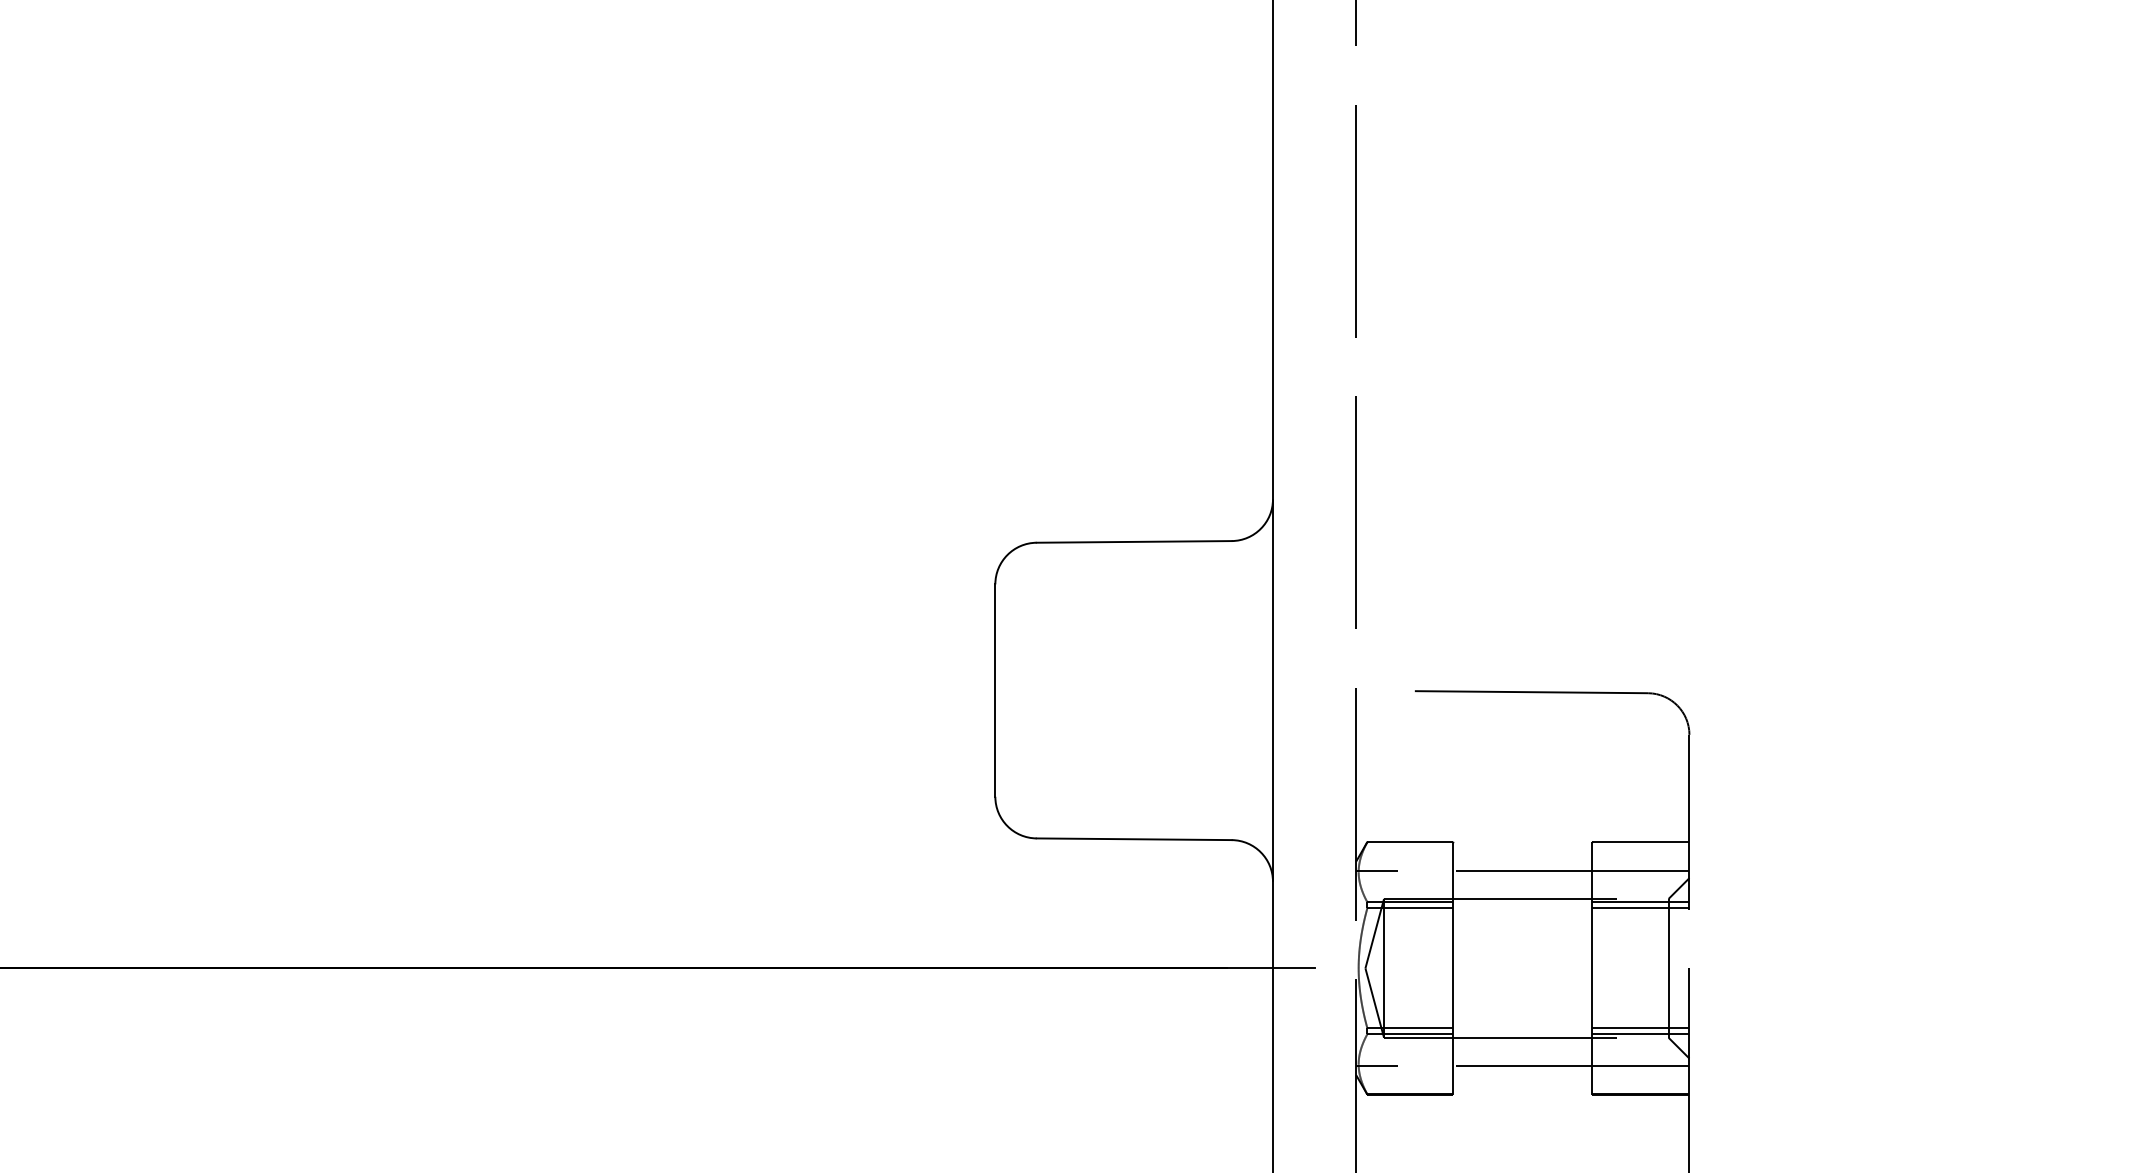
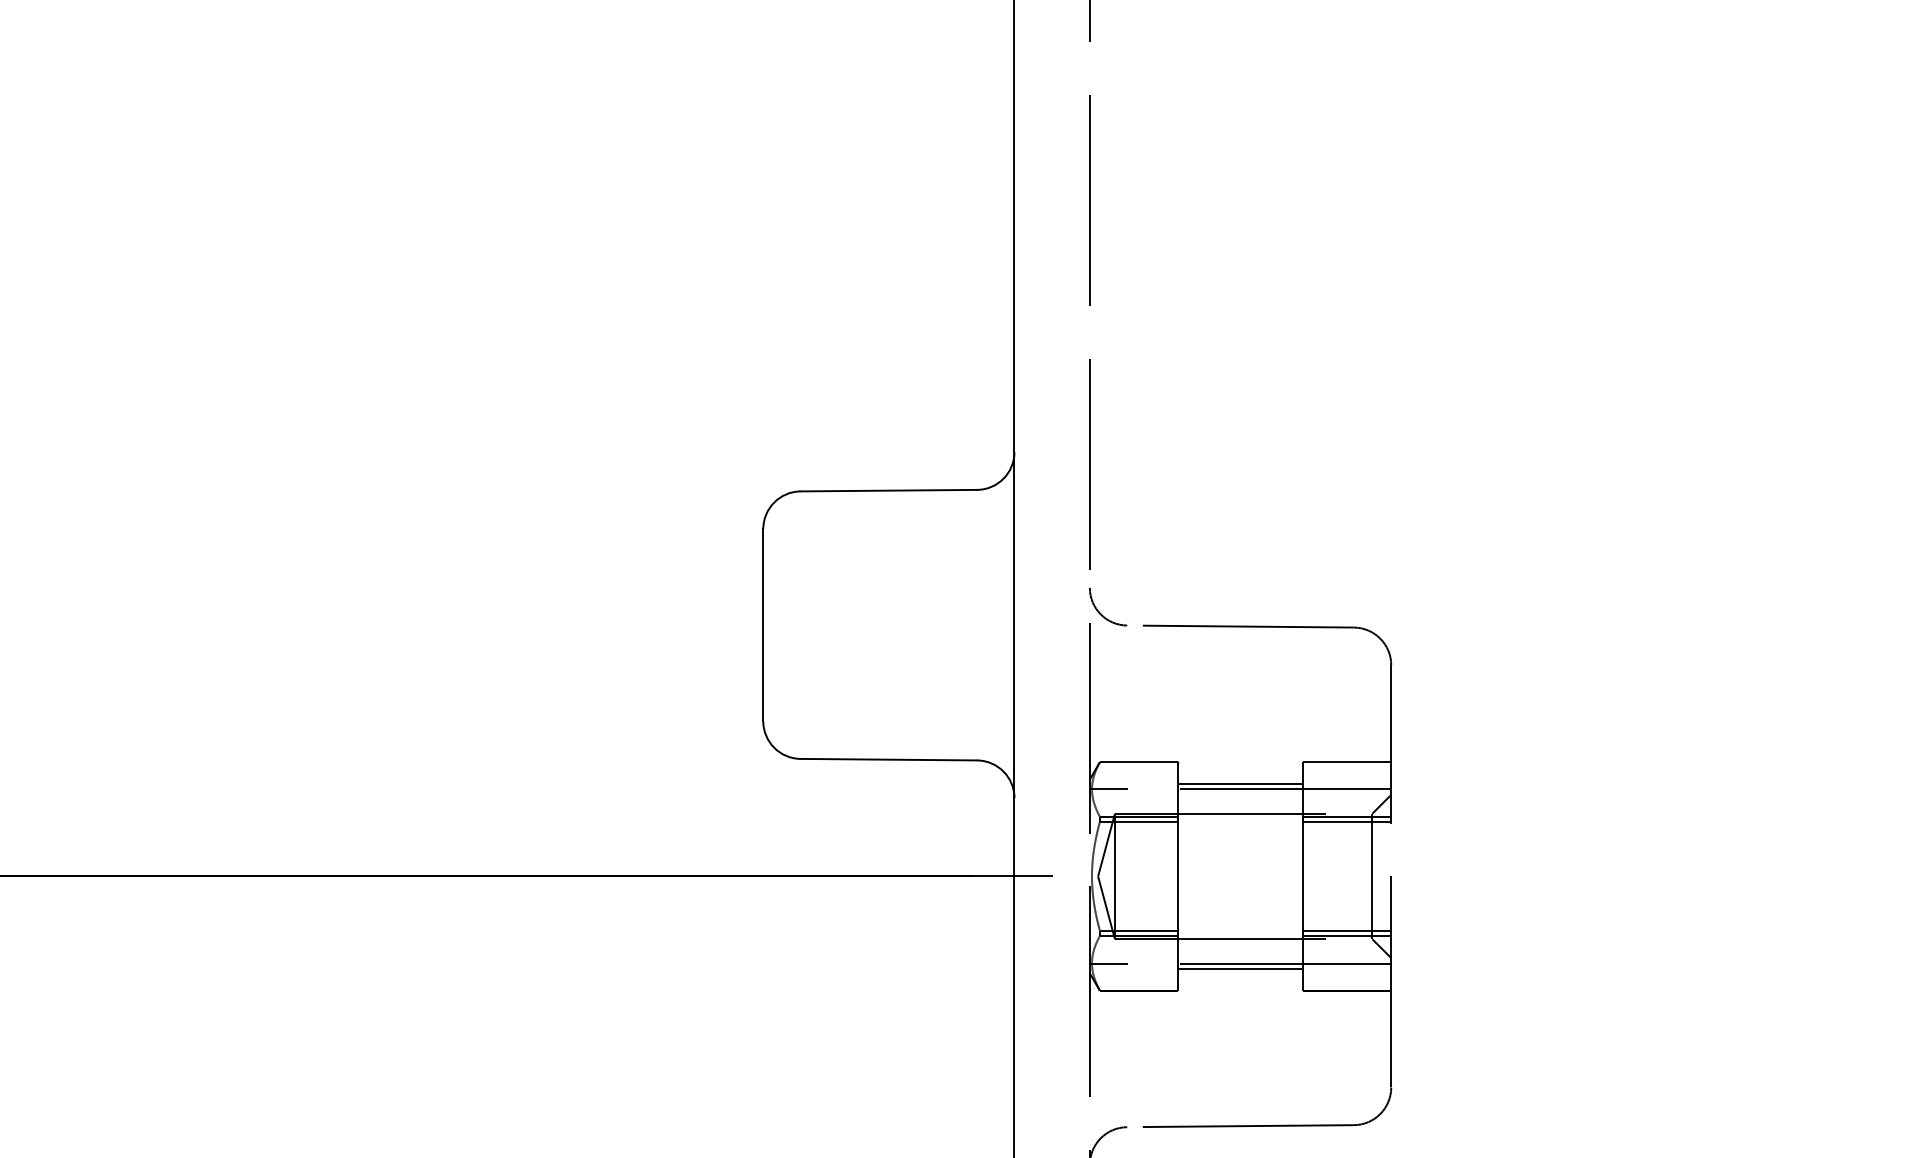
arc: (1369, 677) -> (1101, 613), added
line: (1522, 865) -> (1240, 783), added
line: (1522, 1071) -> (1240, 969), added

